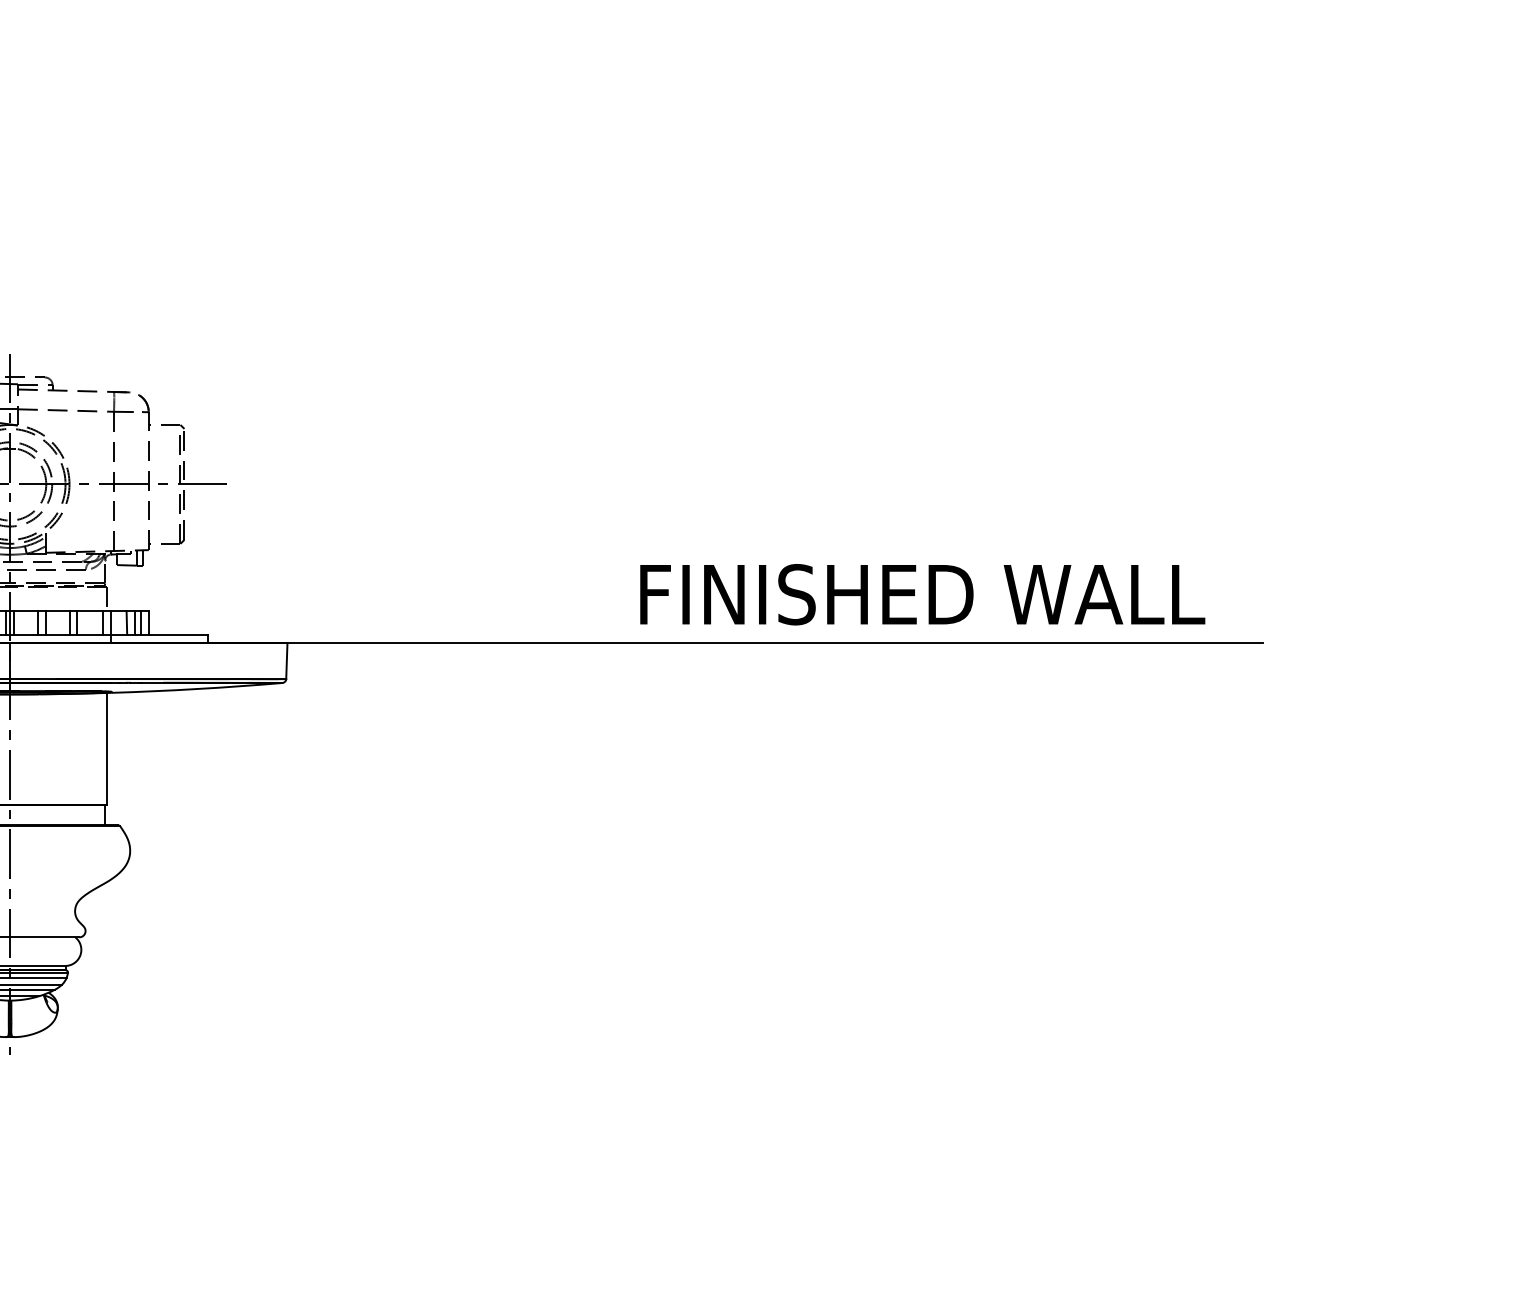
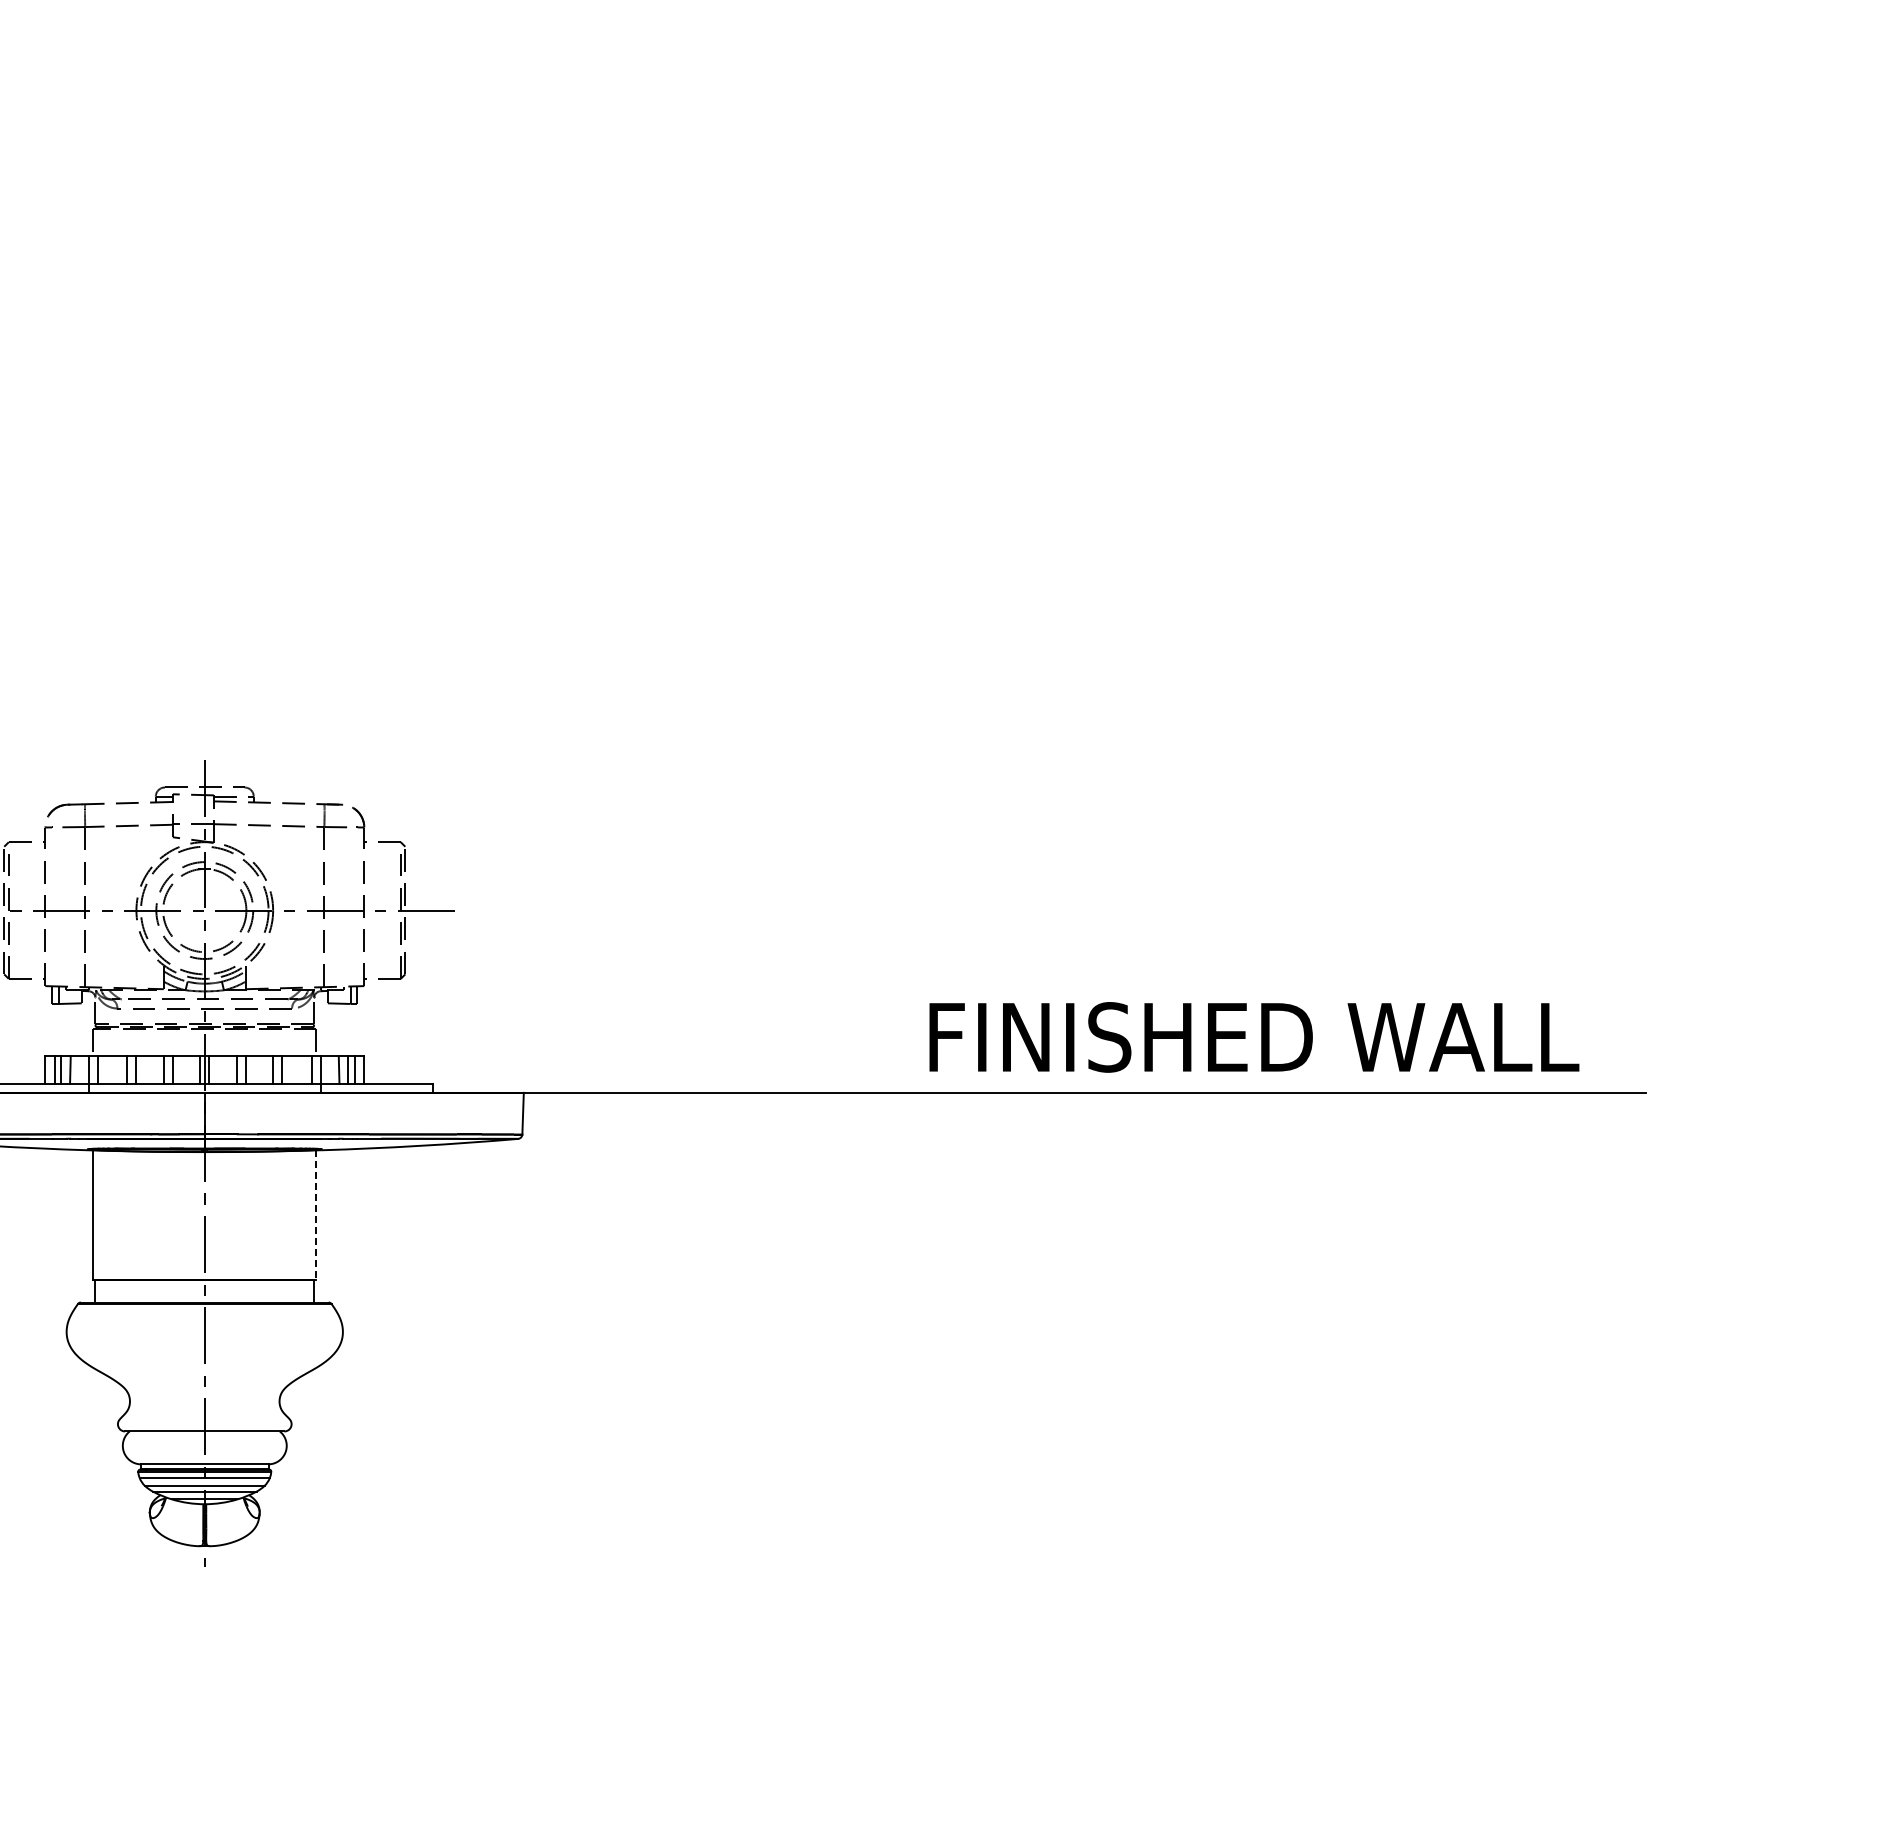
line: (107, 749) -> (316, 1215), solid -> dashed

